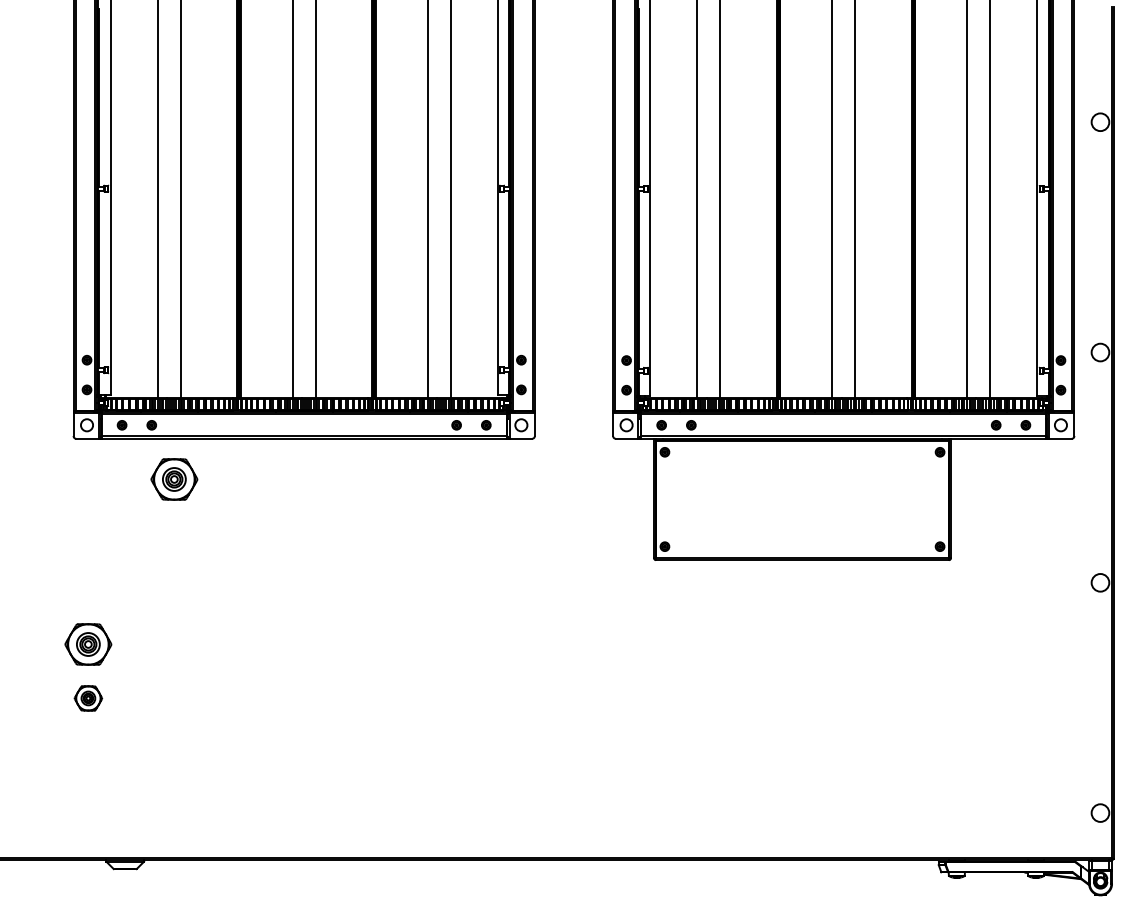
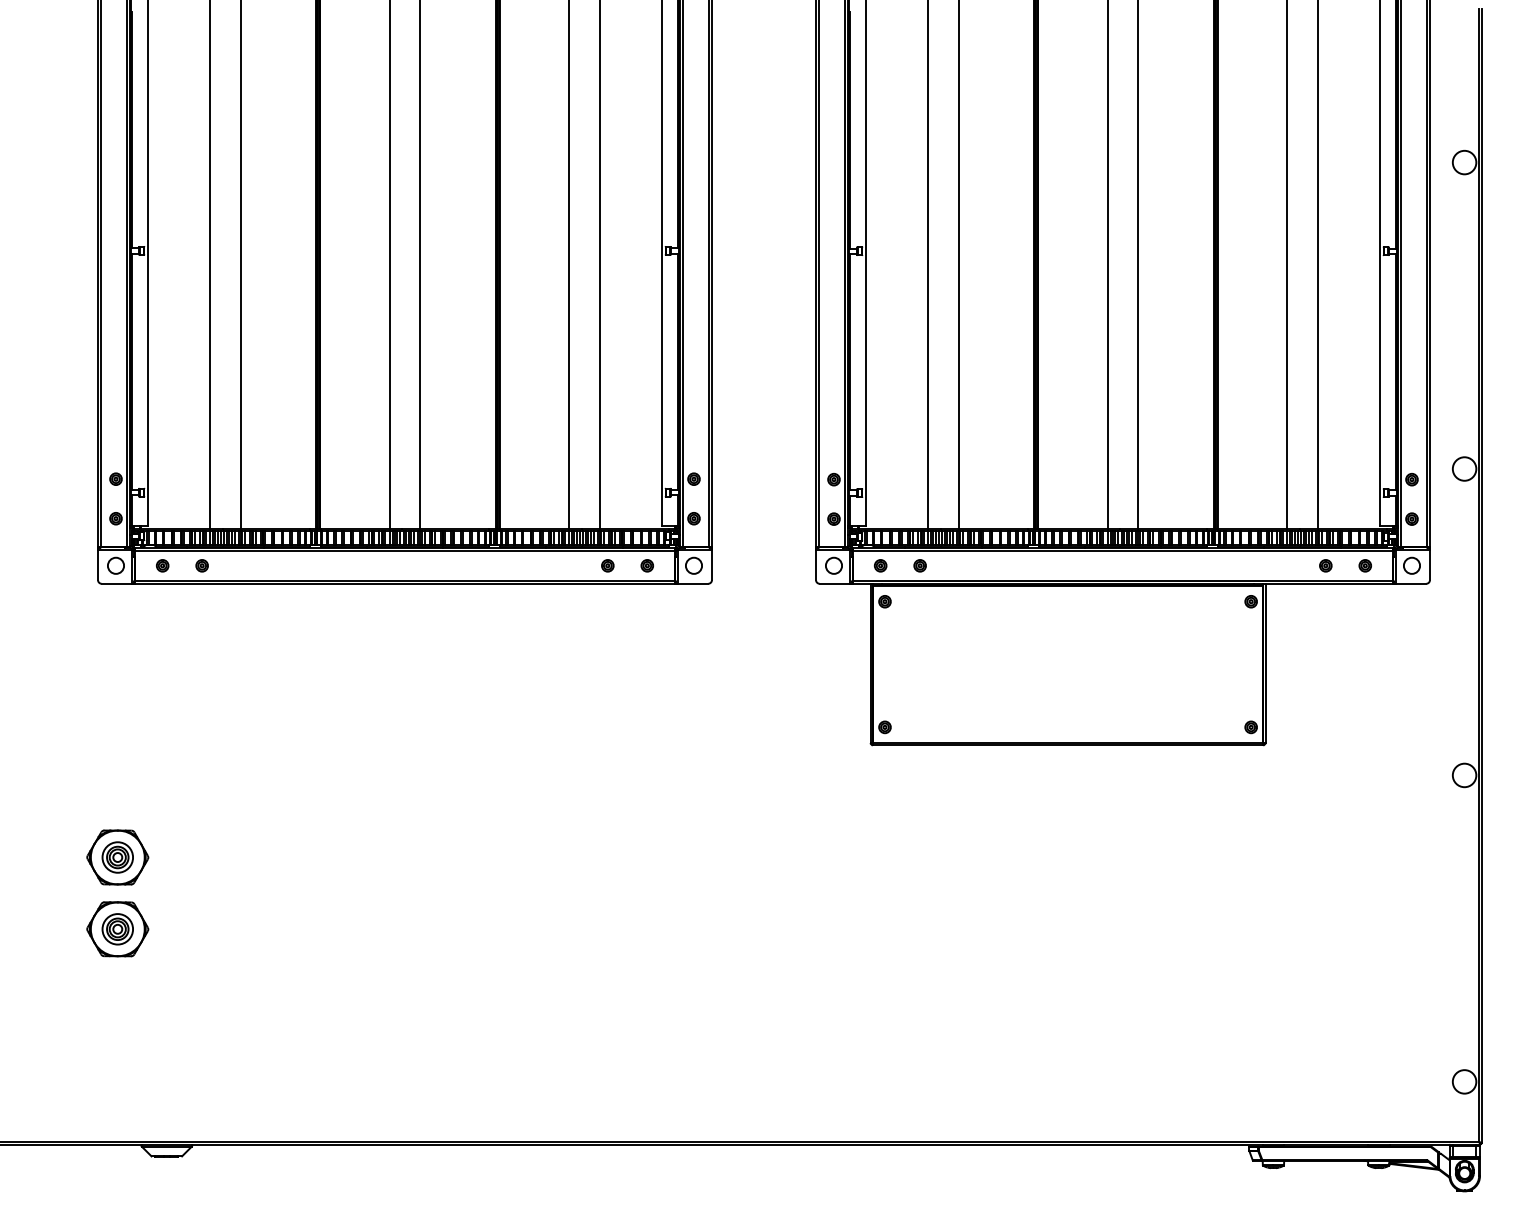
part: (174, 479) -> (232, 637), removed
part: (88, 698) -> (117, 929), size x1.67

